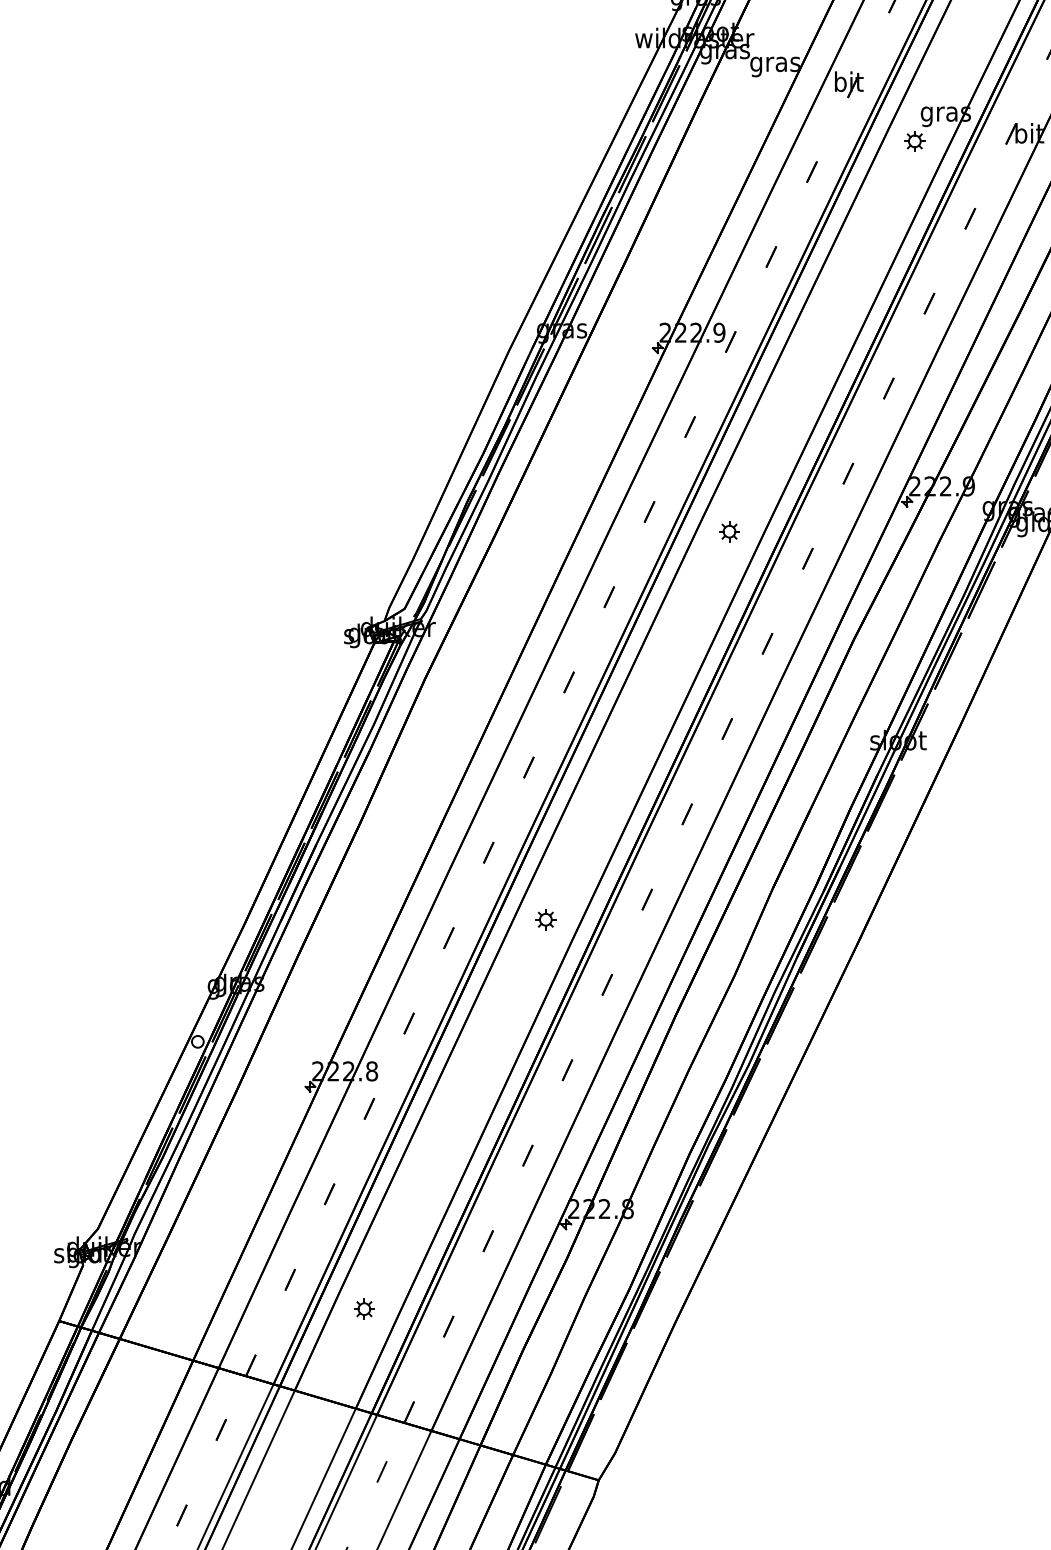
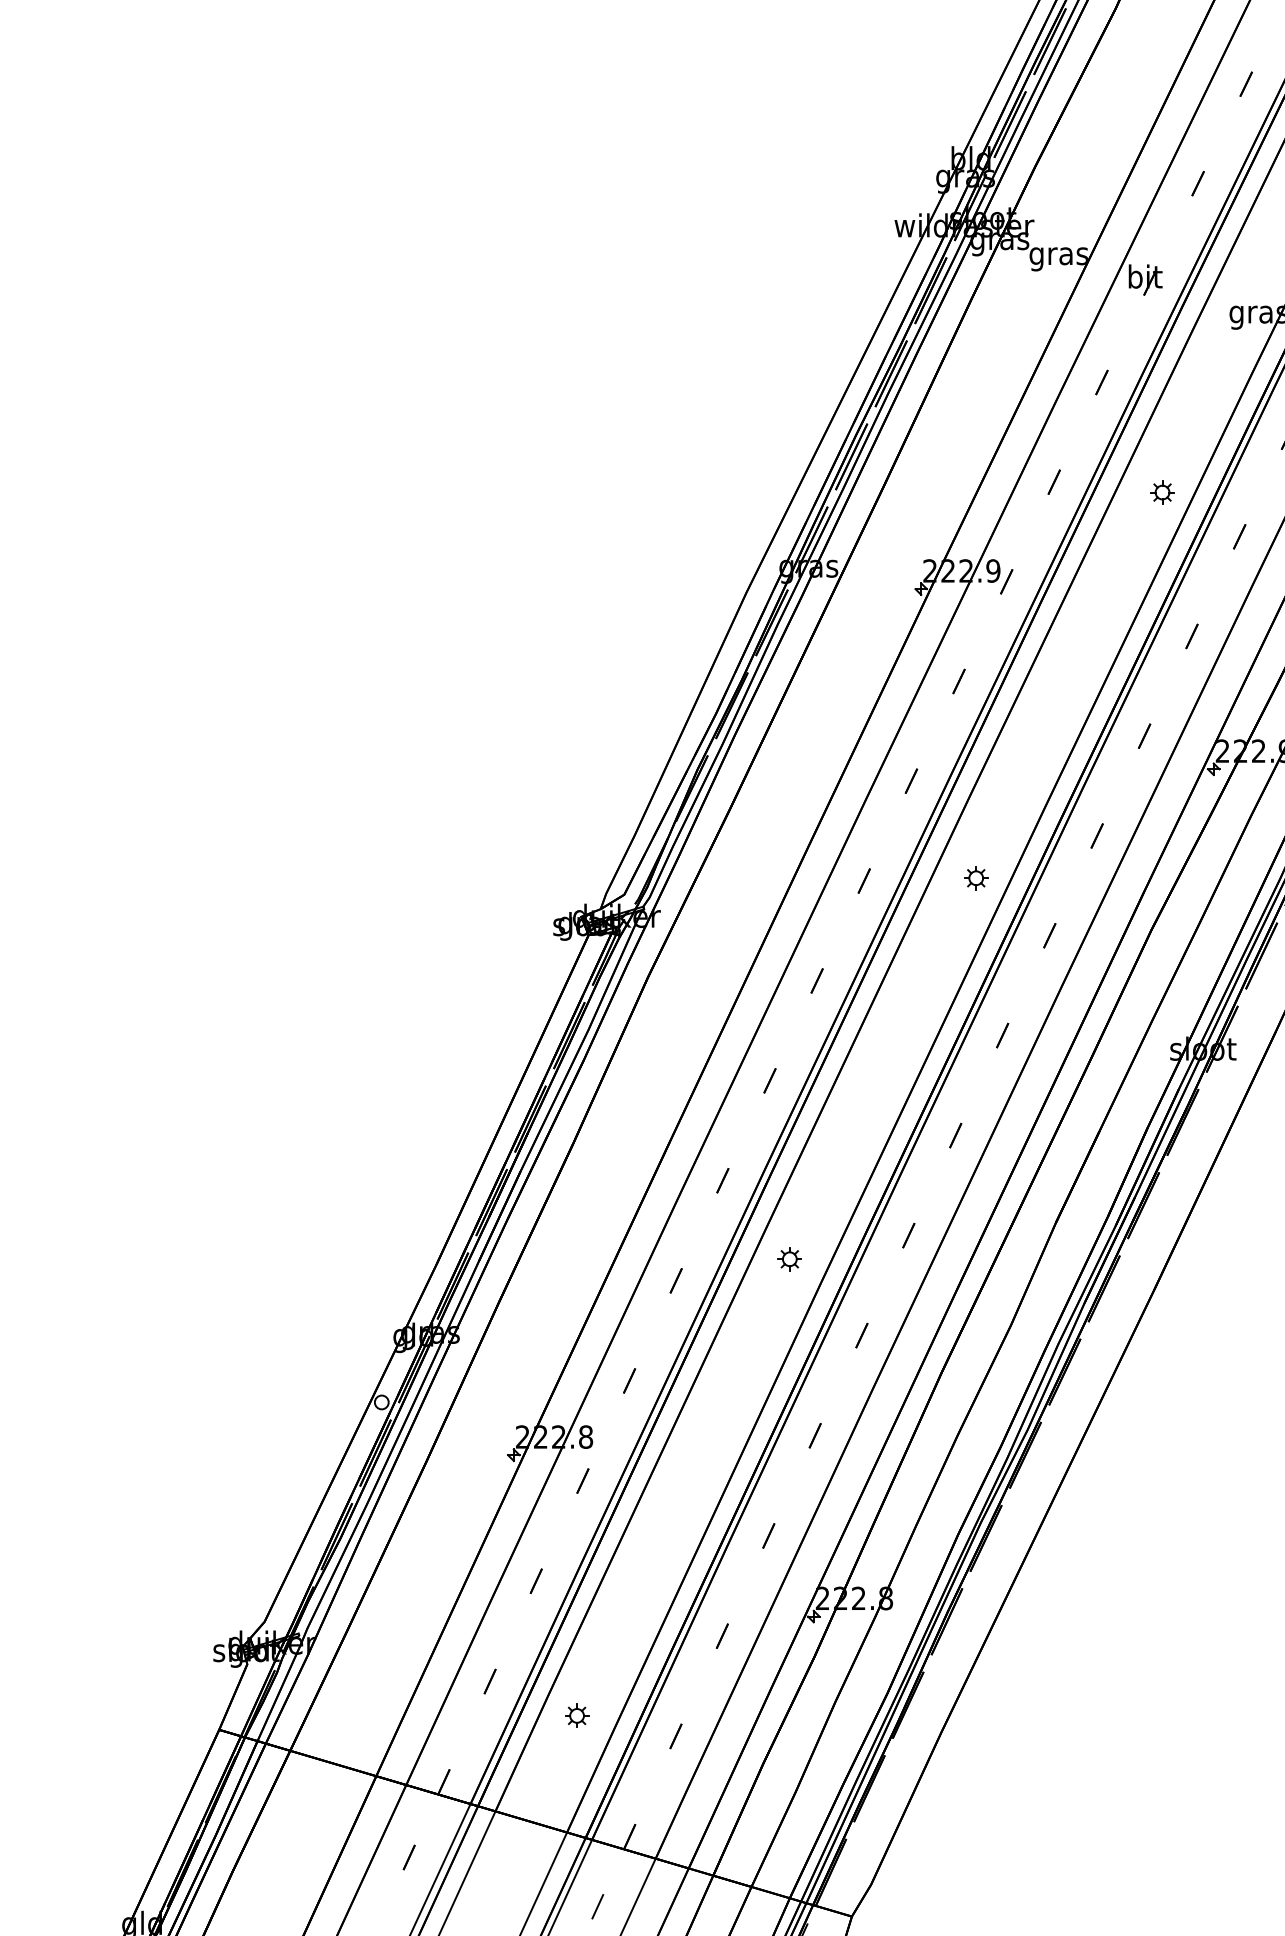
part: (914, 141) -> (1162, 492), moved
part: (729, 531) -> (976, 878), moved

